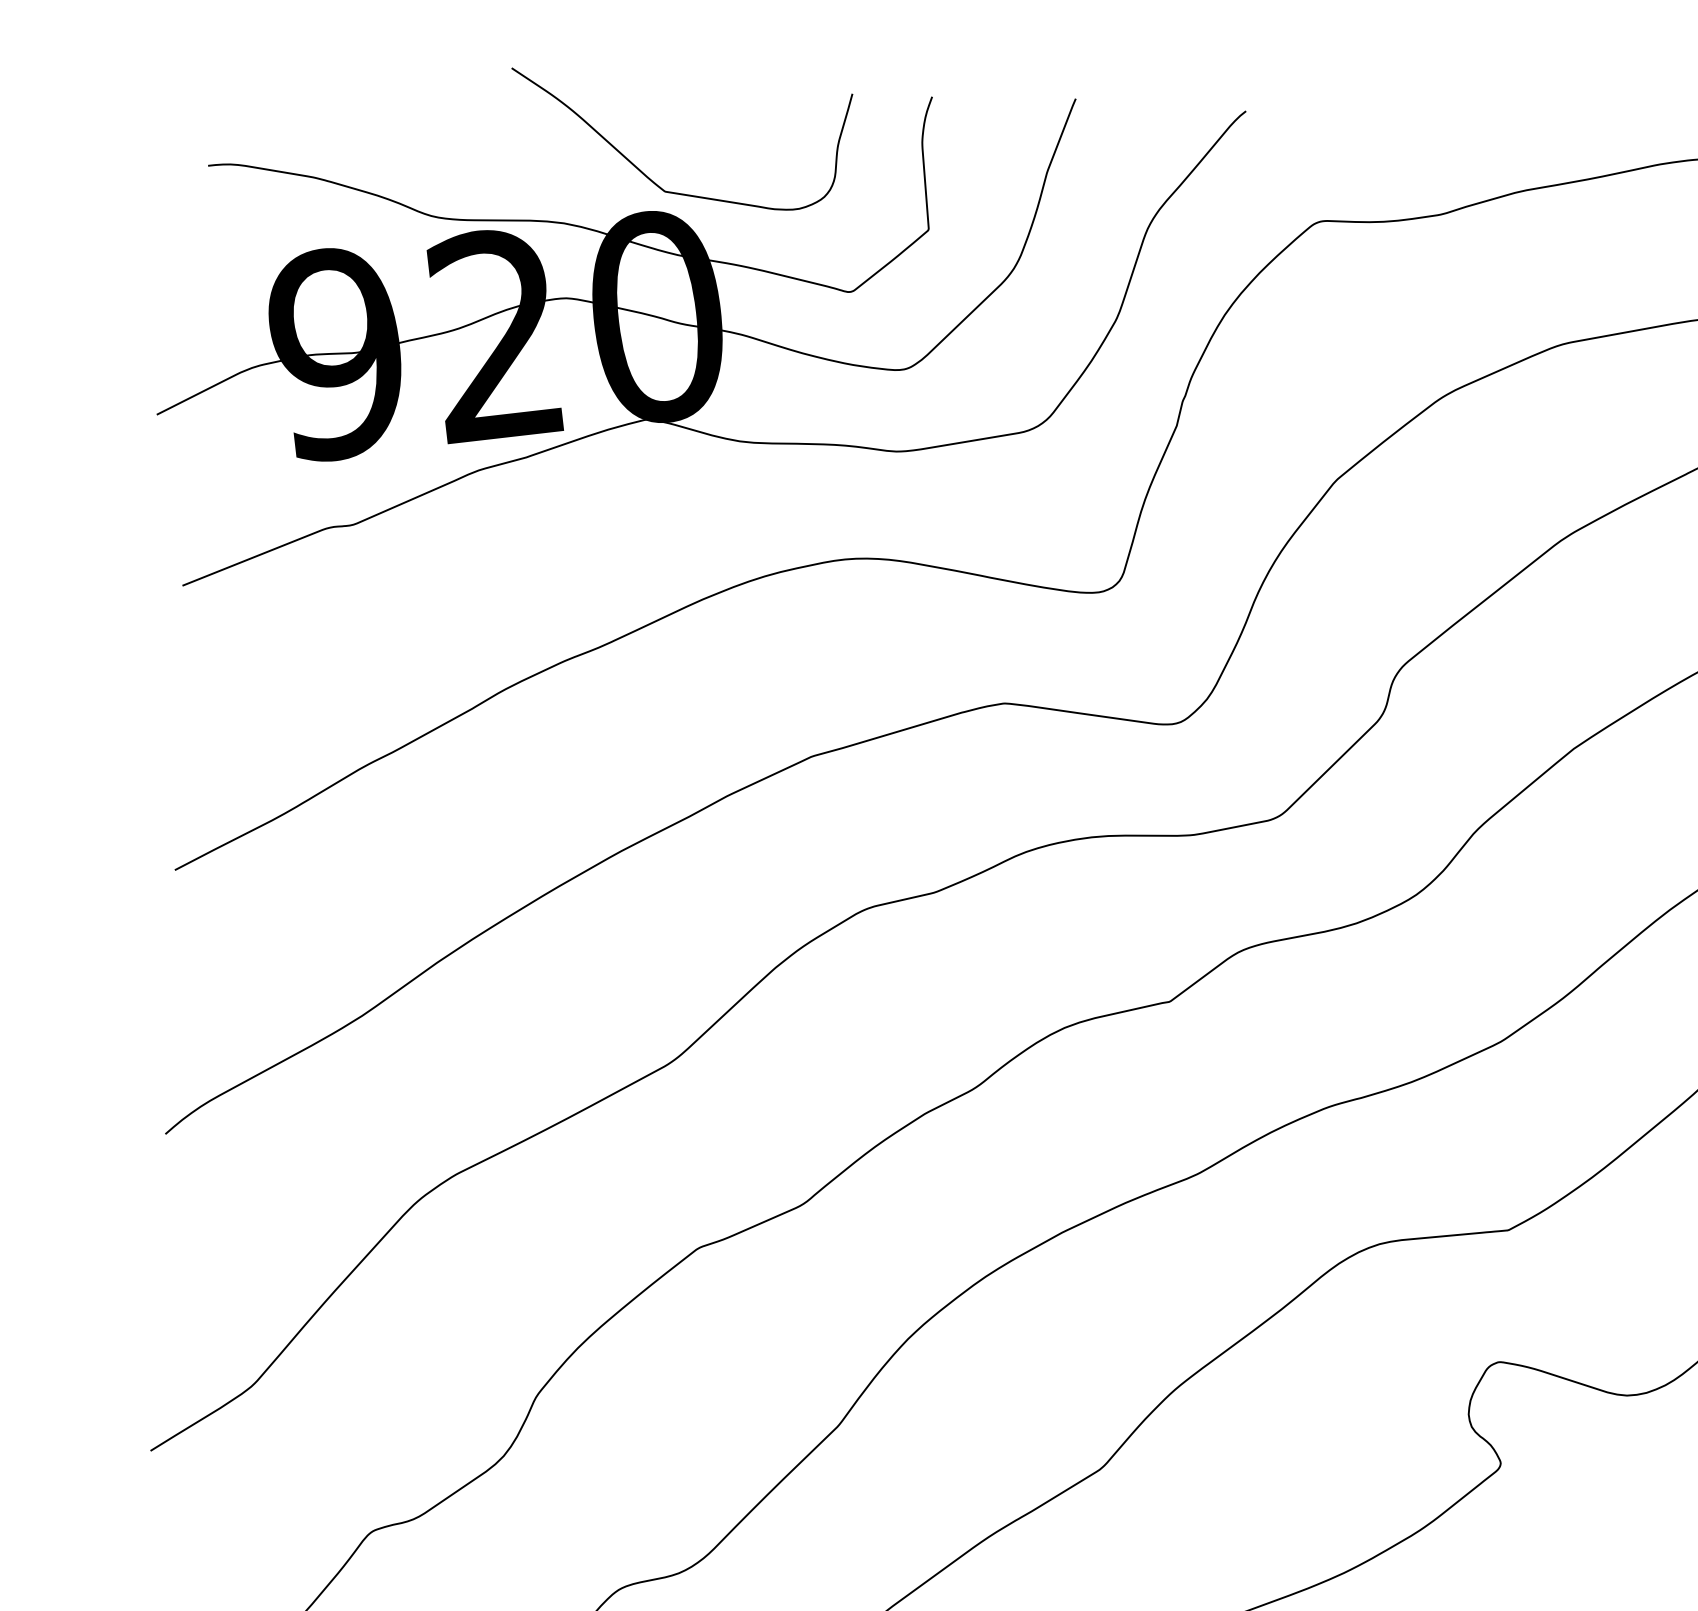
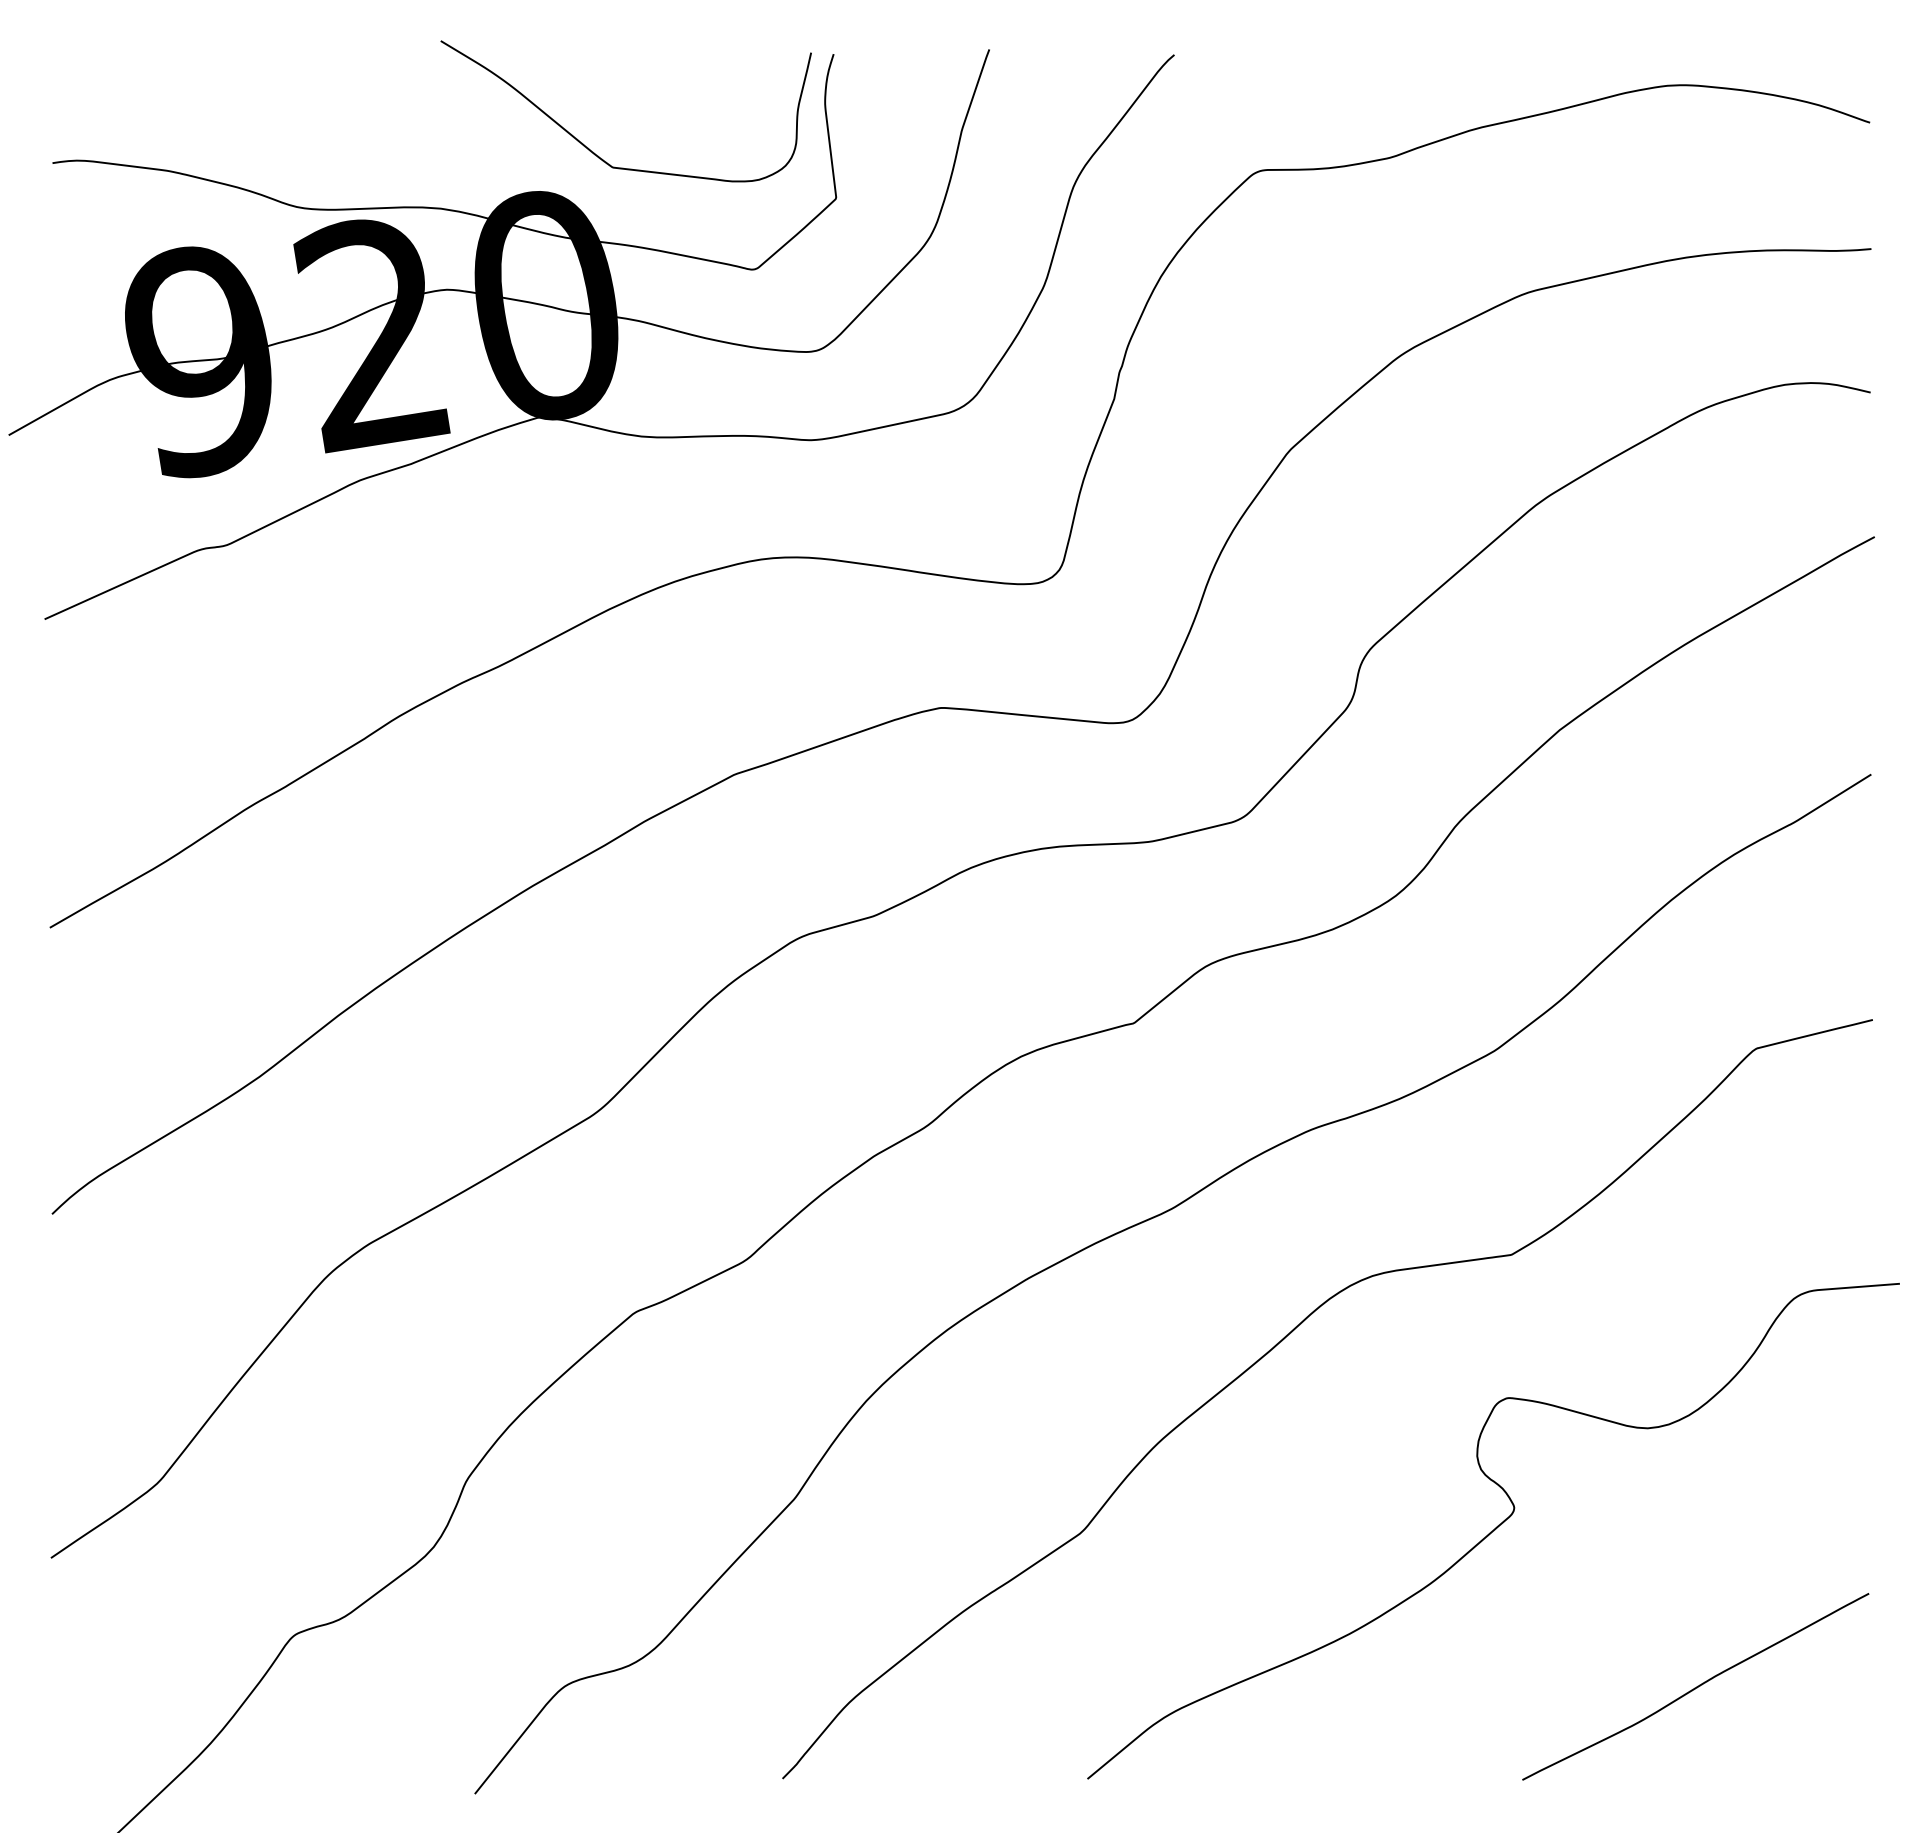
curve: (648, 177) -> (594, 152), moved

